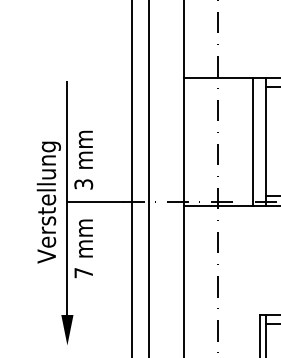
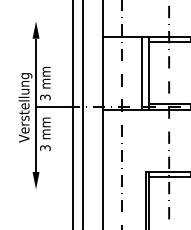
fill: (66, 65) -> (35, 29), added
text: (83, 272) -> (45, 147), 7 -> 3

